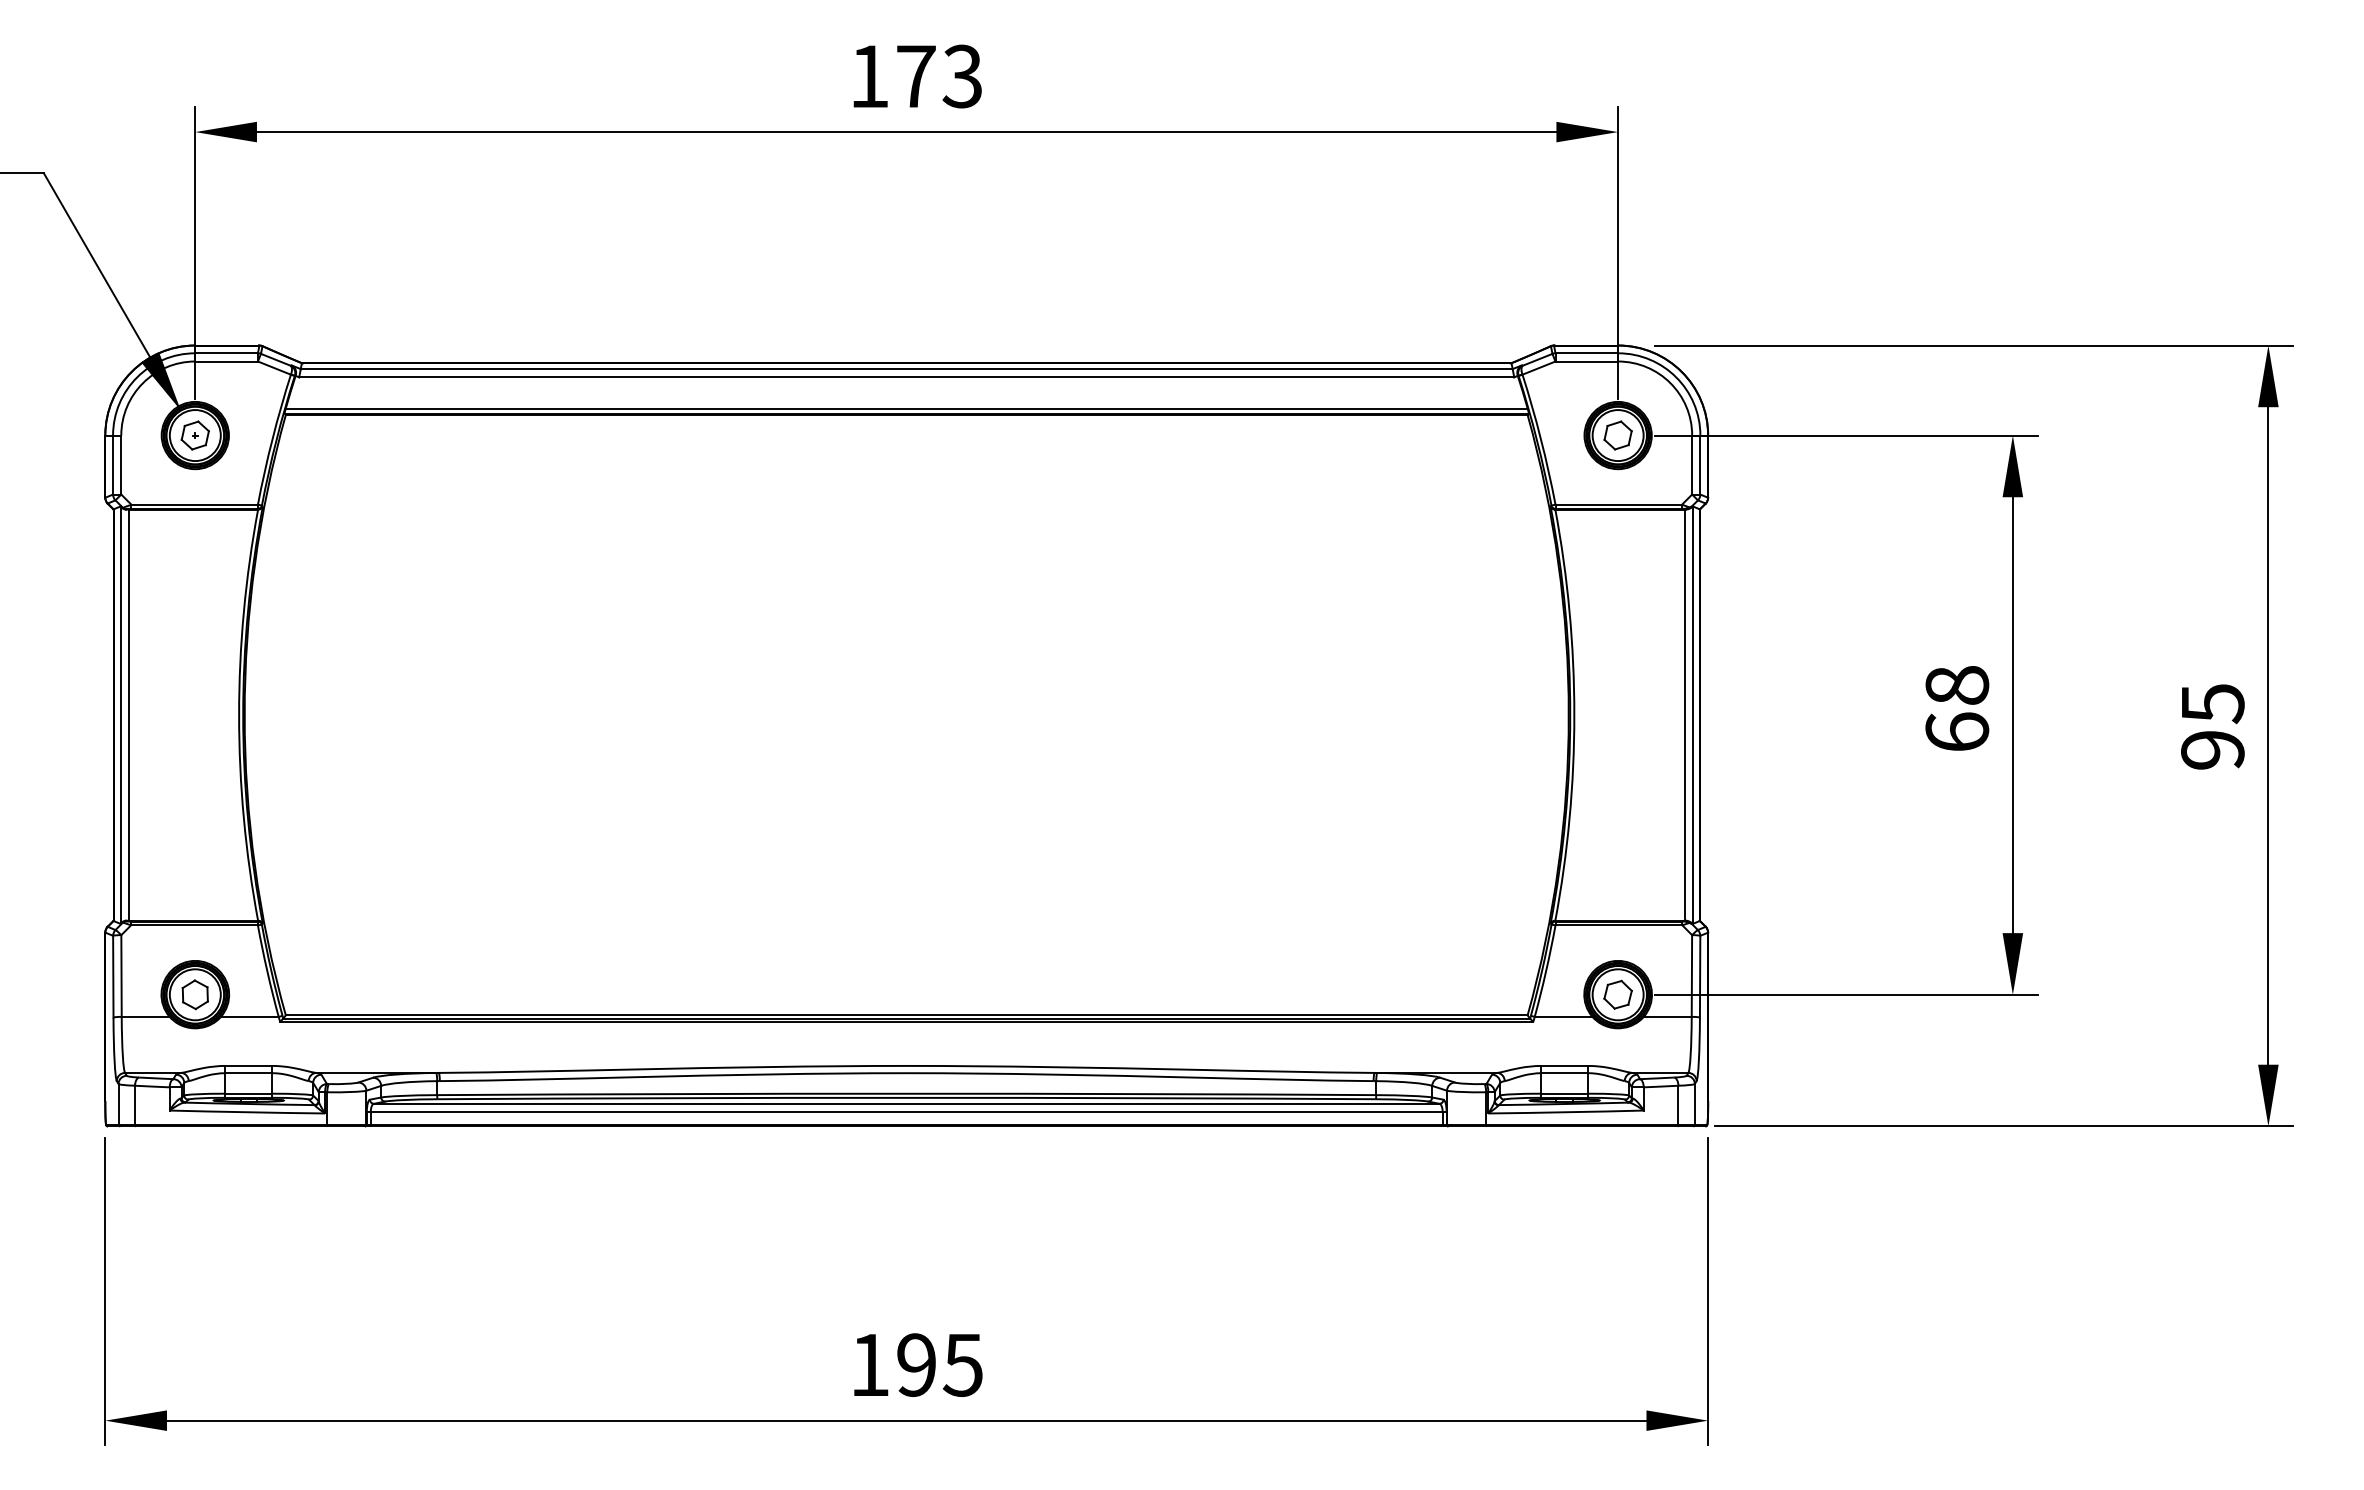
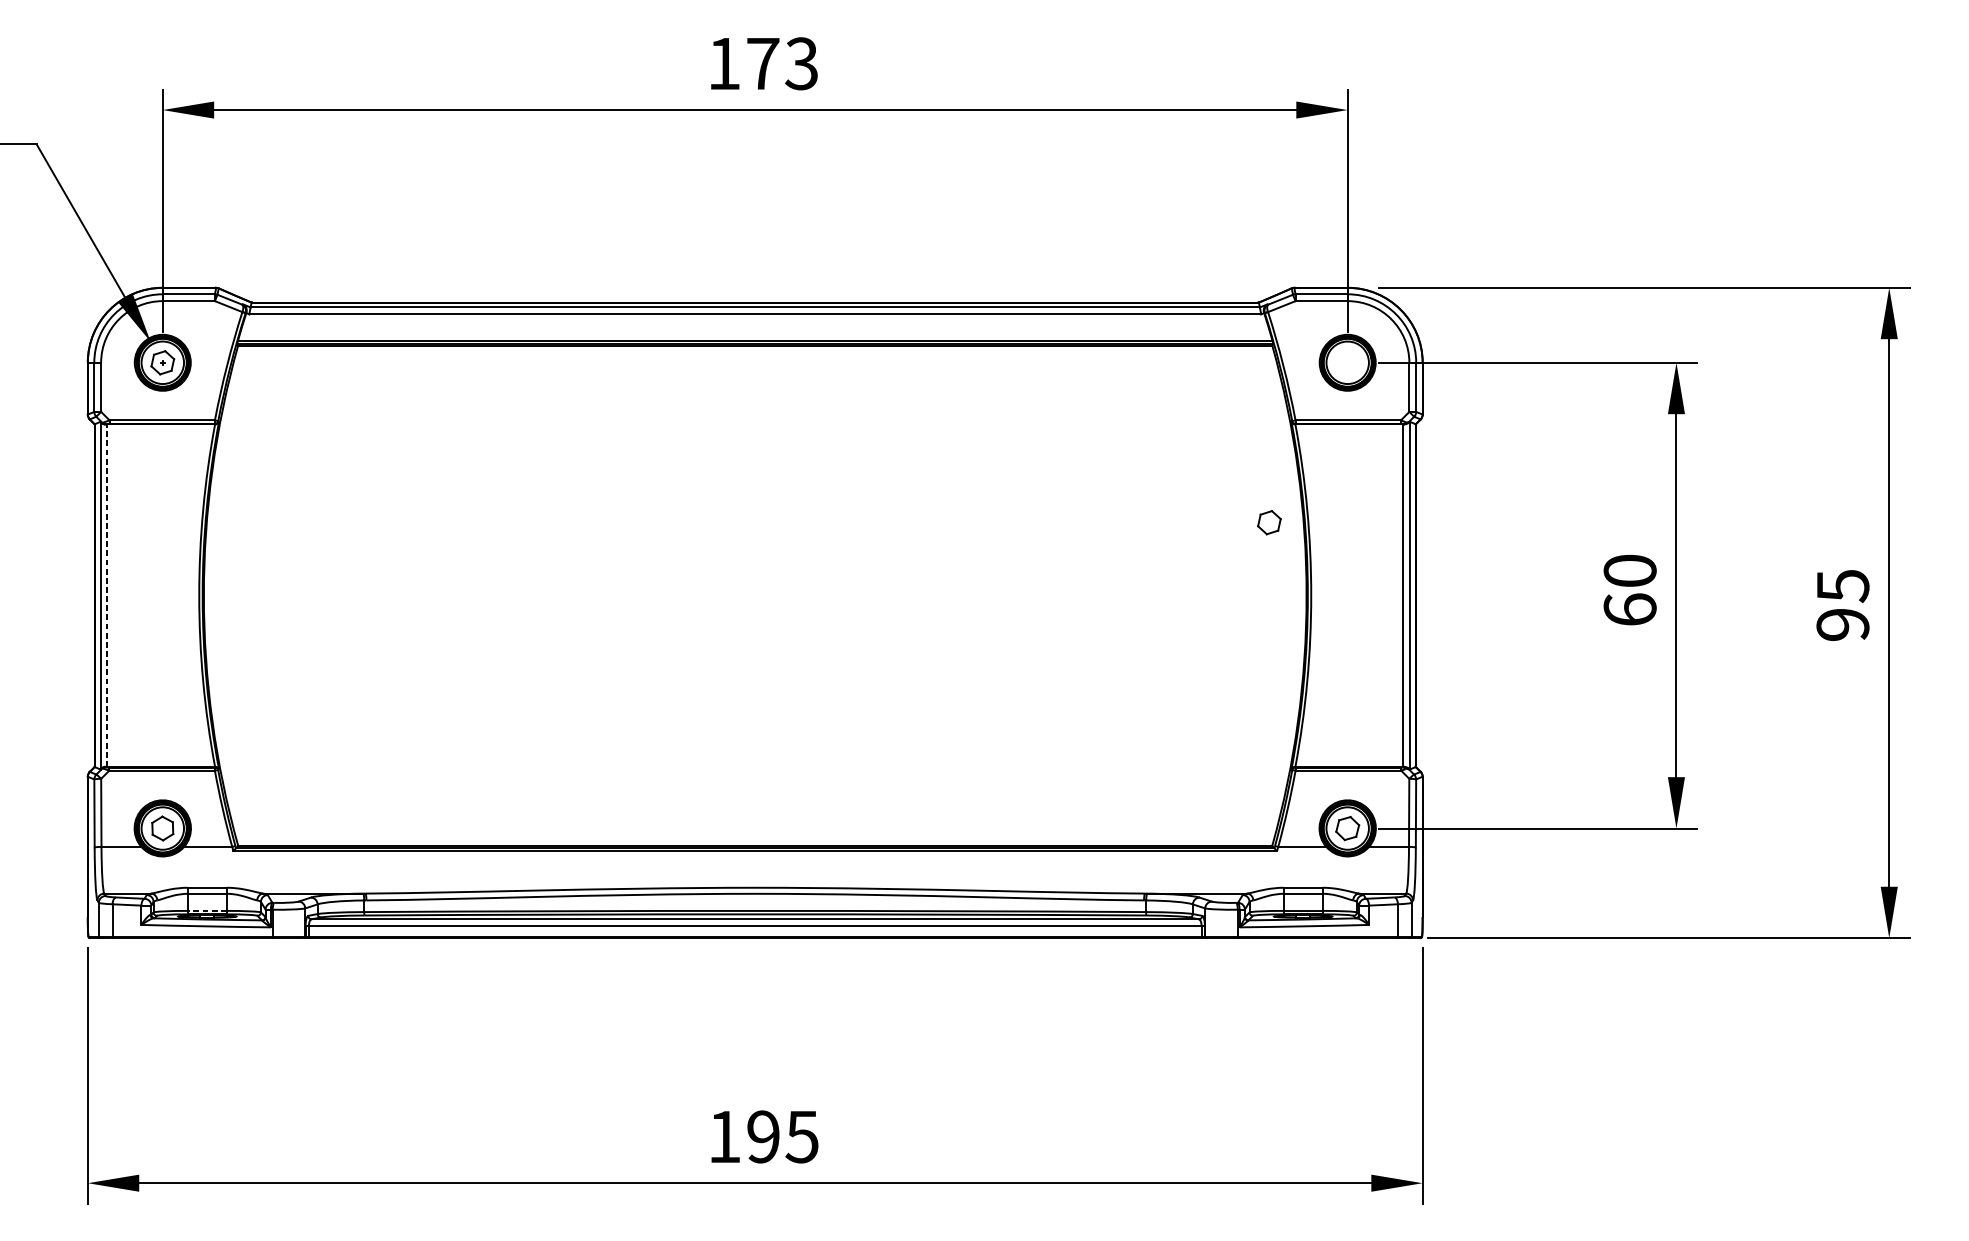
part: (1617, 435) -> (1268, 522), moved
text: (1957, 685) -> (1630, 570), 68 -> 60
line: (128, 715) -> (107, 595), solid -> dashed
line: (248, 1093) -> (207, 910), solid -> dashed

